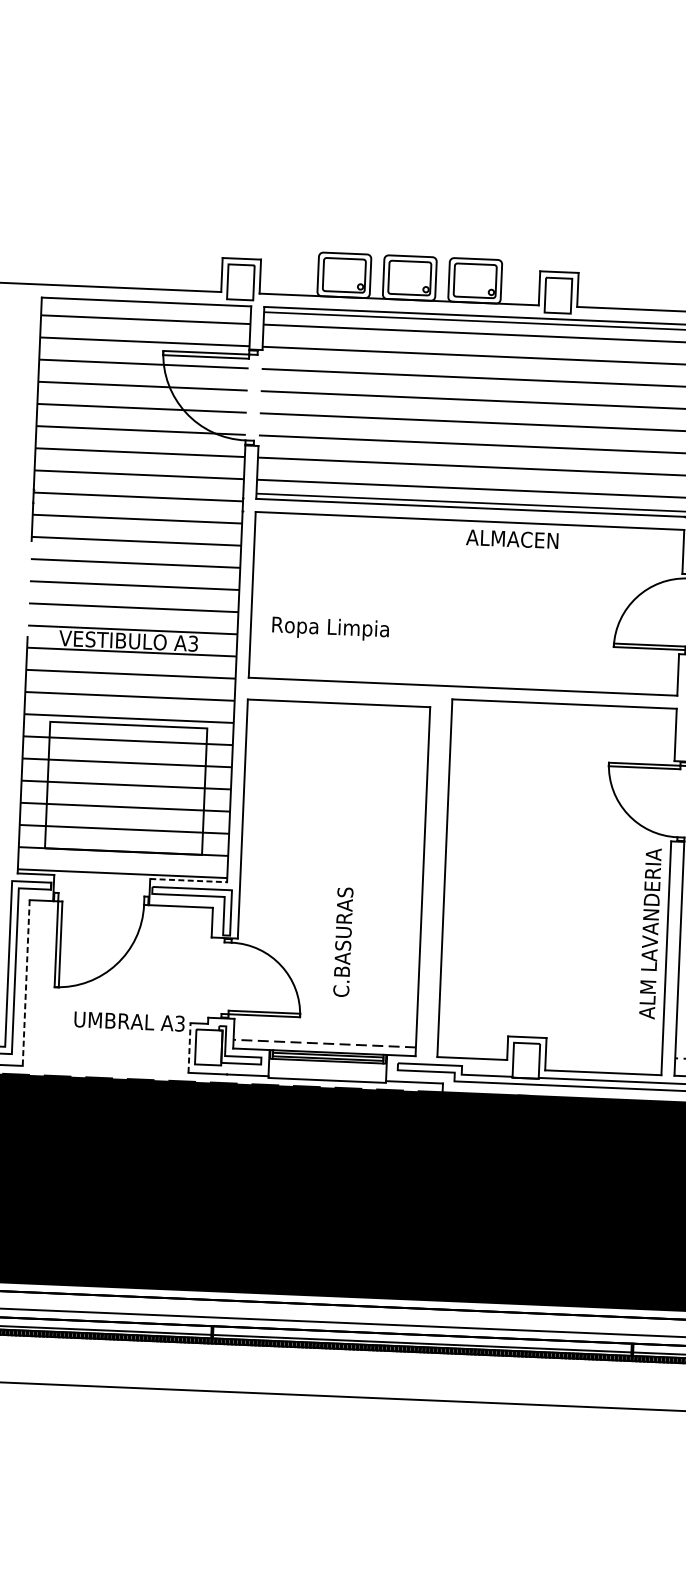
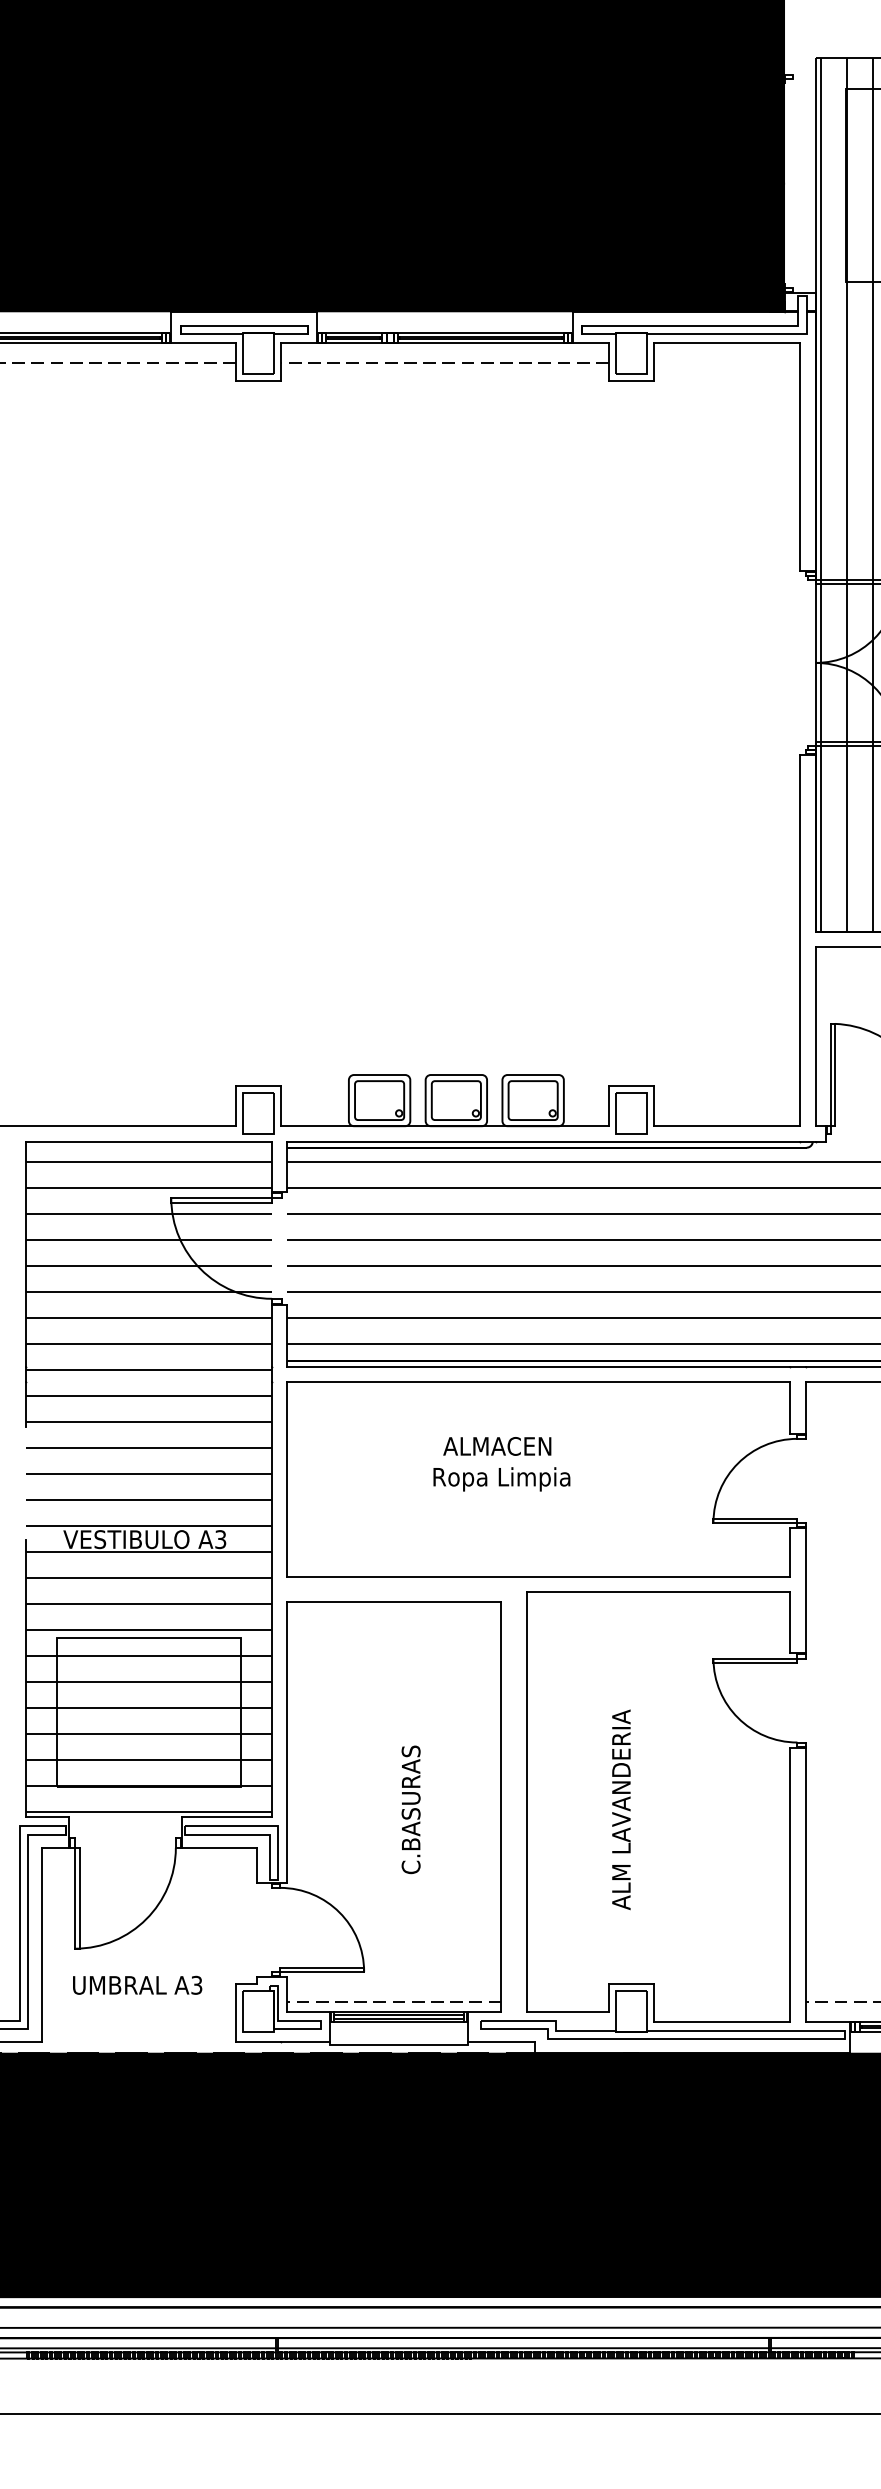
text: (512, 539) -> (497, 1446), moved
text: (330, 628) -> (501, 1479), moved
line: (189, 880) -> (227, 1817), dashed -> solid
text: (650, 933) -> (621, 1809), moved
text: (342, 941) -> (410, 1809), moved
line: (26, 983) -> (41, 1945), dashed -> solid
text: (129, 1020) -> (137, 1984), moved
line: (189, 1047) -> (236, 2012), dashed -> solid

